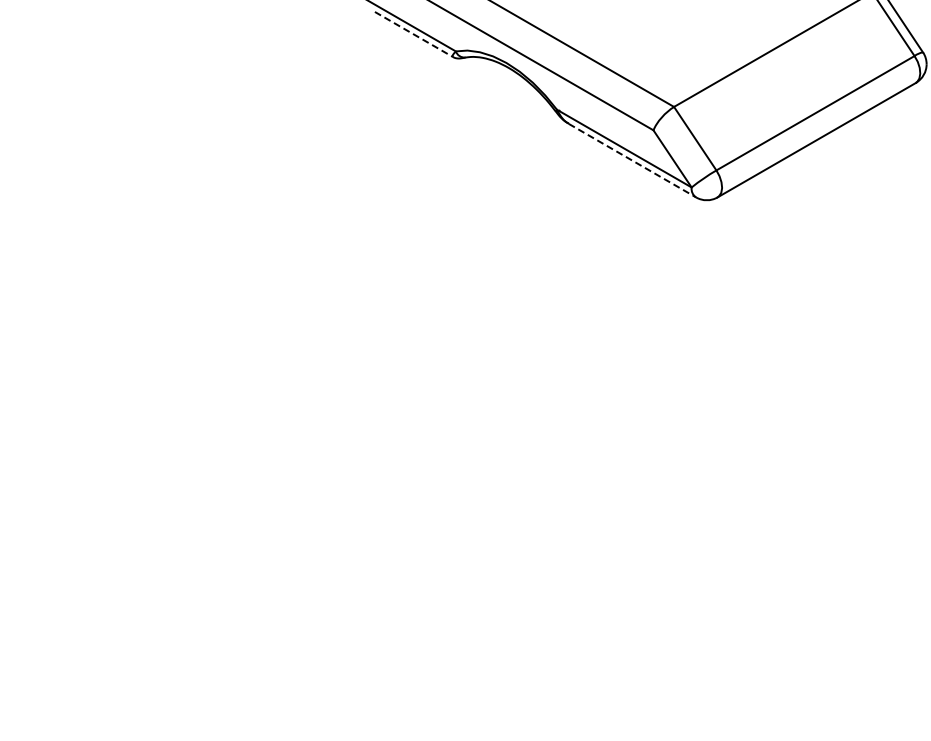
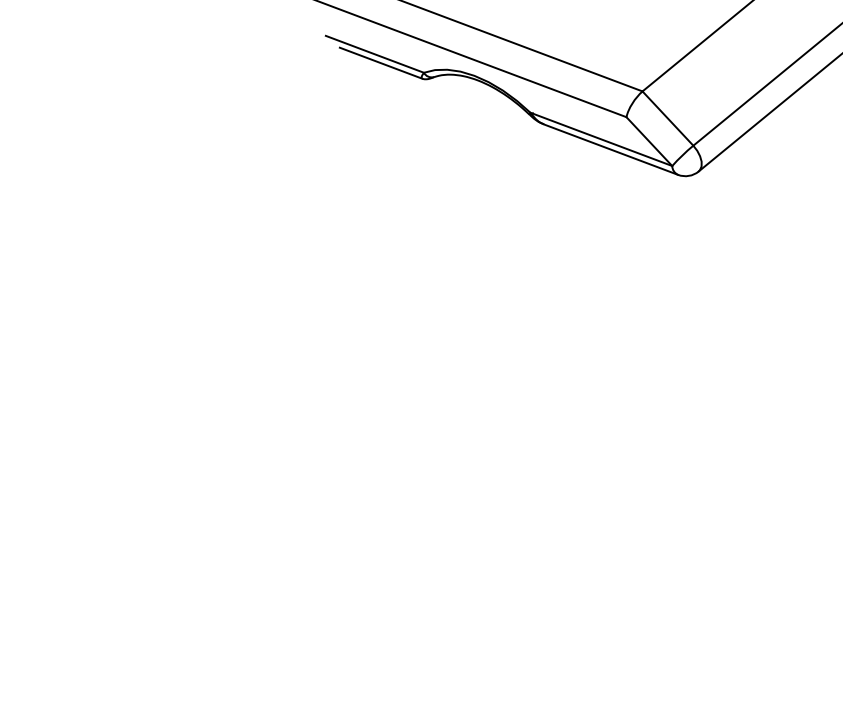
line: (414, 34) -> (381, 63), dashed -> solid
line: (632, 160) -> (611, 149), dashed -> solid

